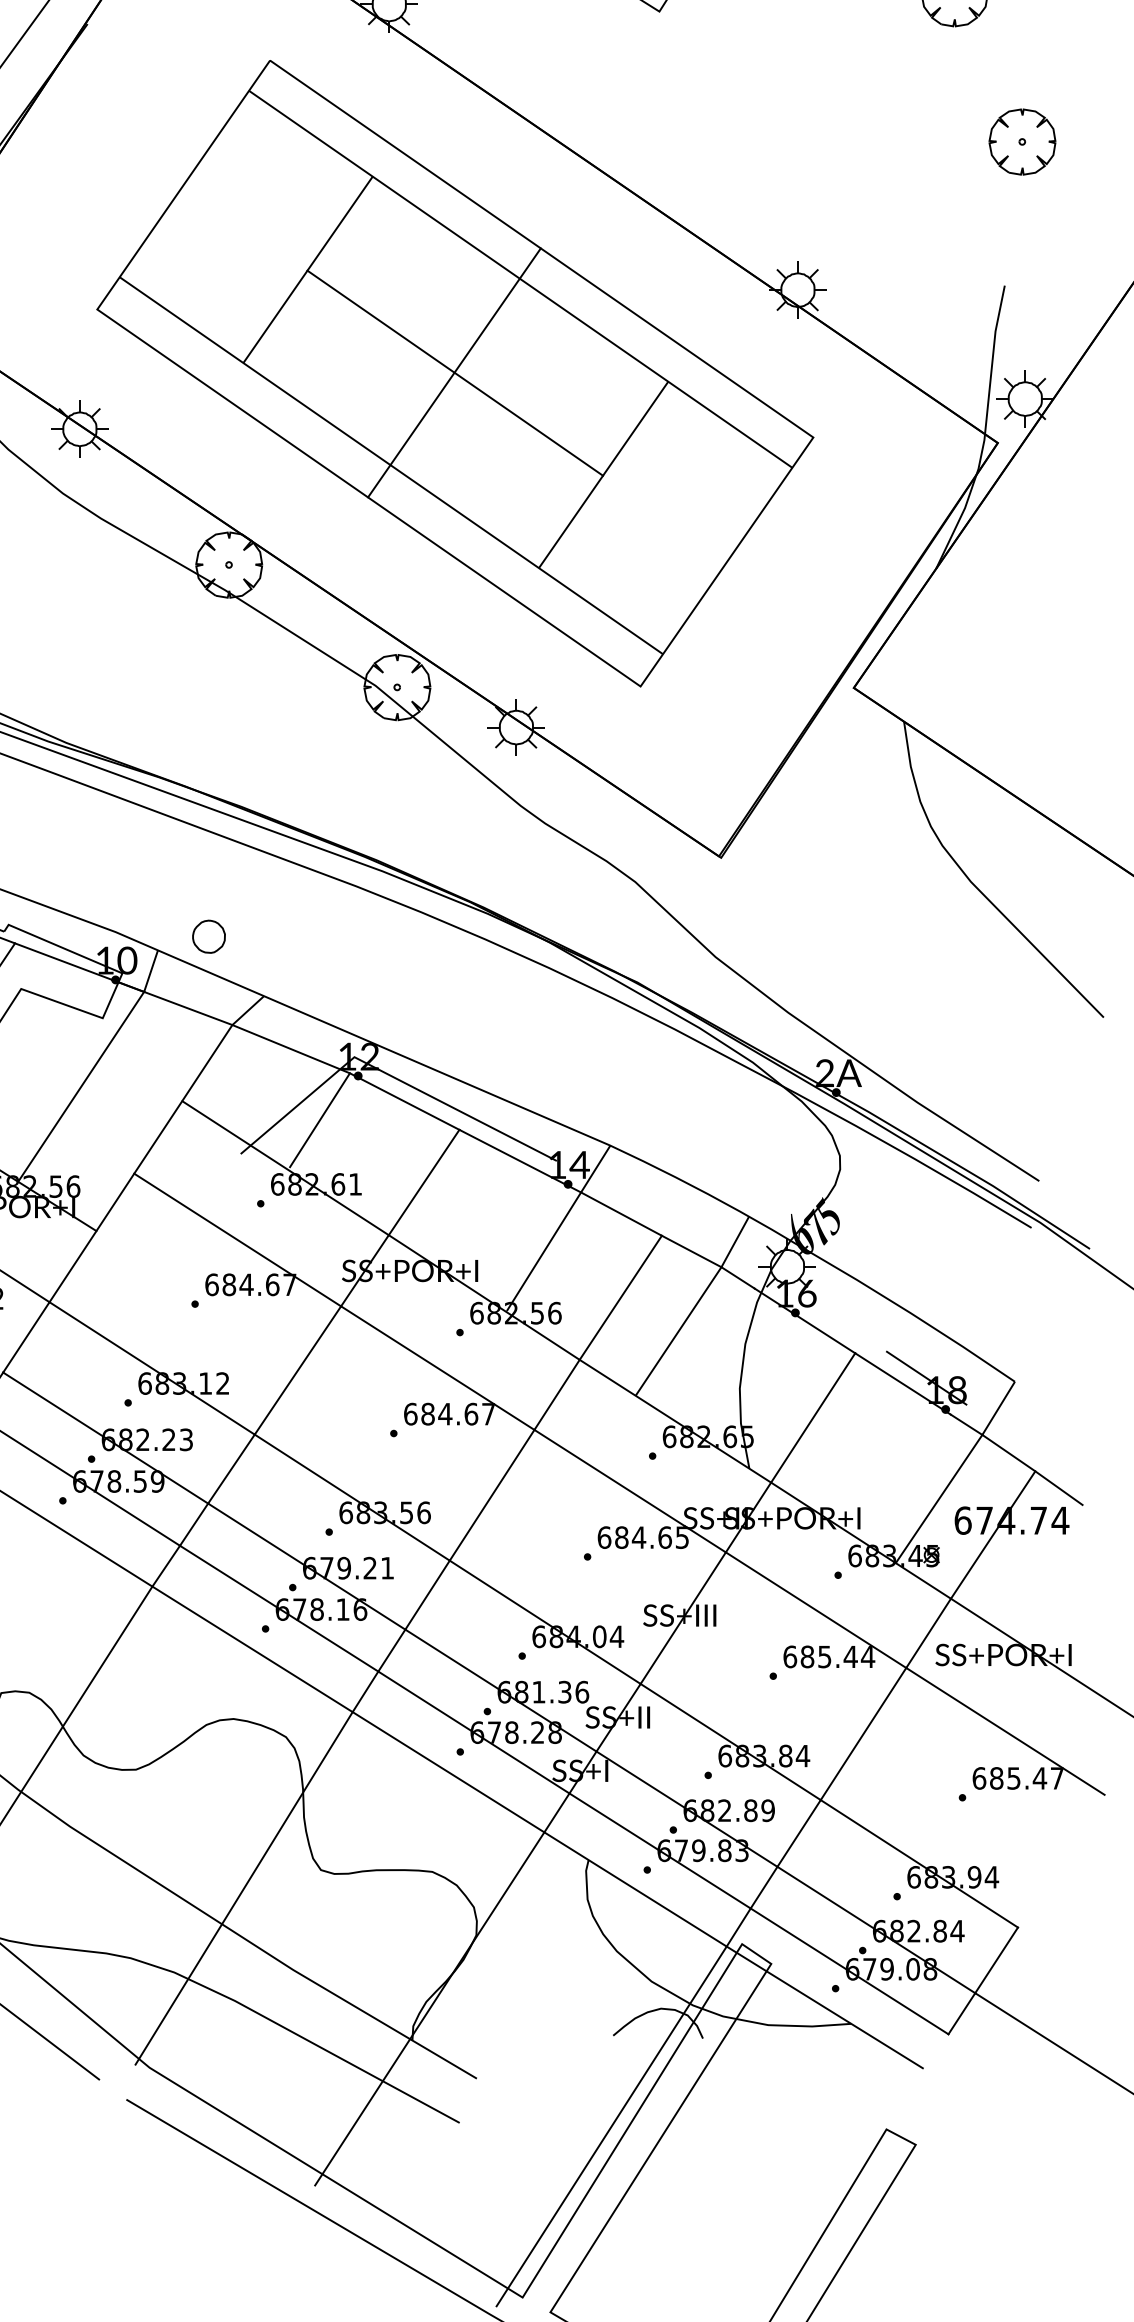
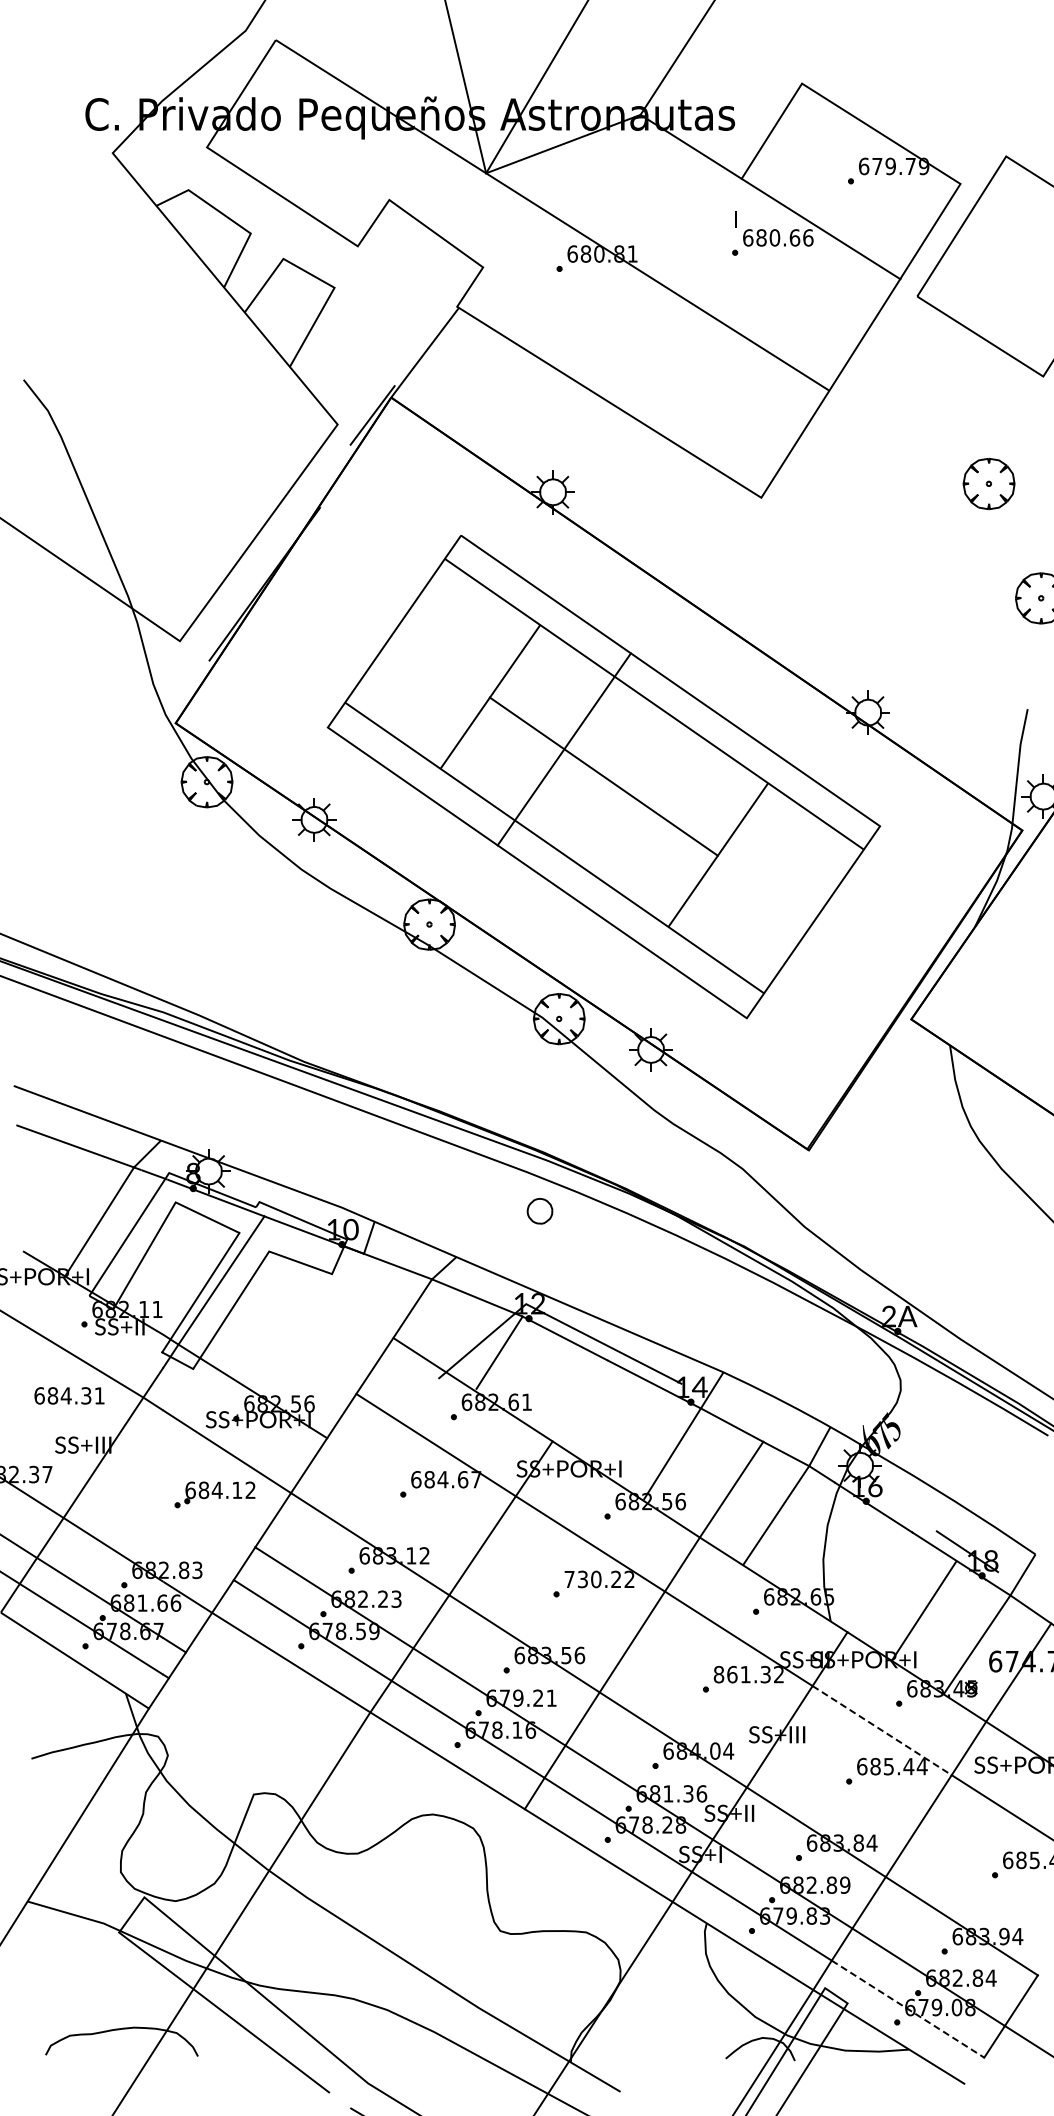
line: (453, 372) -> (563, 749), moved
part: (208, 937) -> (539, 1211), moved
line: (81, 1086) -> (315, 1326), removed
line: (423, 1182) -> (579, 1400), removed
text: (449, 1414) -> (599, 1579), 684.67 -> 730.22
line: (812, 1418) -> (923, 1611), moved
text: (642, 1537) -> (748, 1674), 684.65 -> 861.32
line: (816, 1610) -> (882, 1730), solid -> dashed
line: (243, 1888) -> (440, 1945), removed
line: (850, 1971) -> (908, 2009), solid -> dashed

